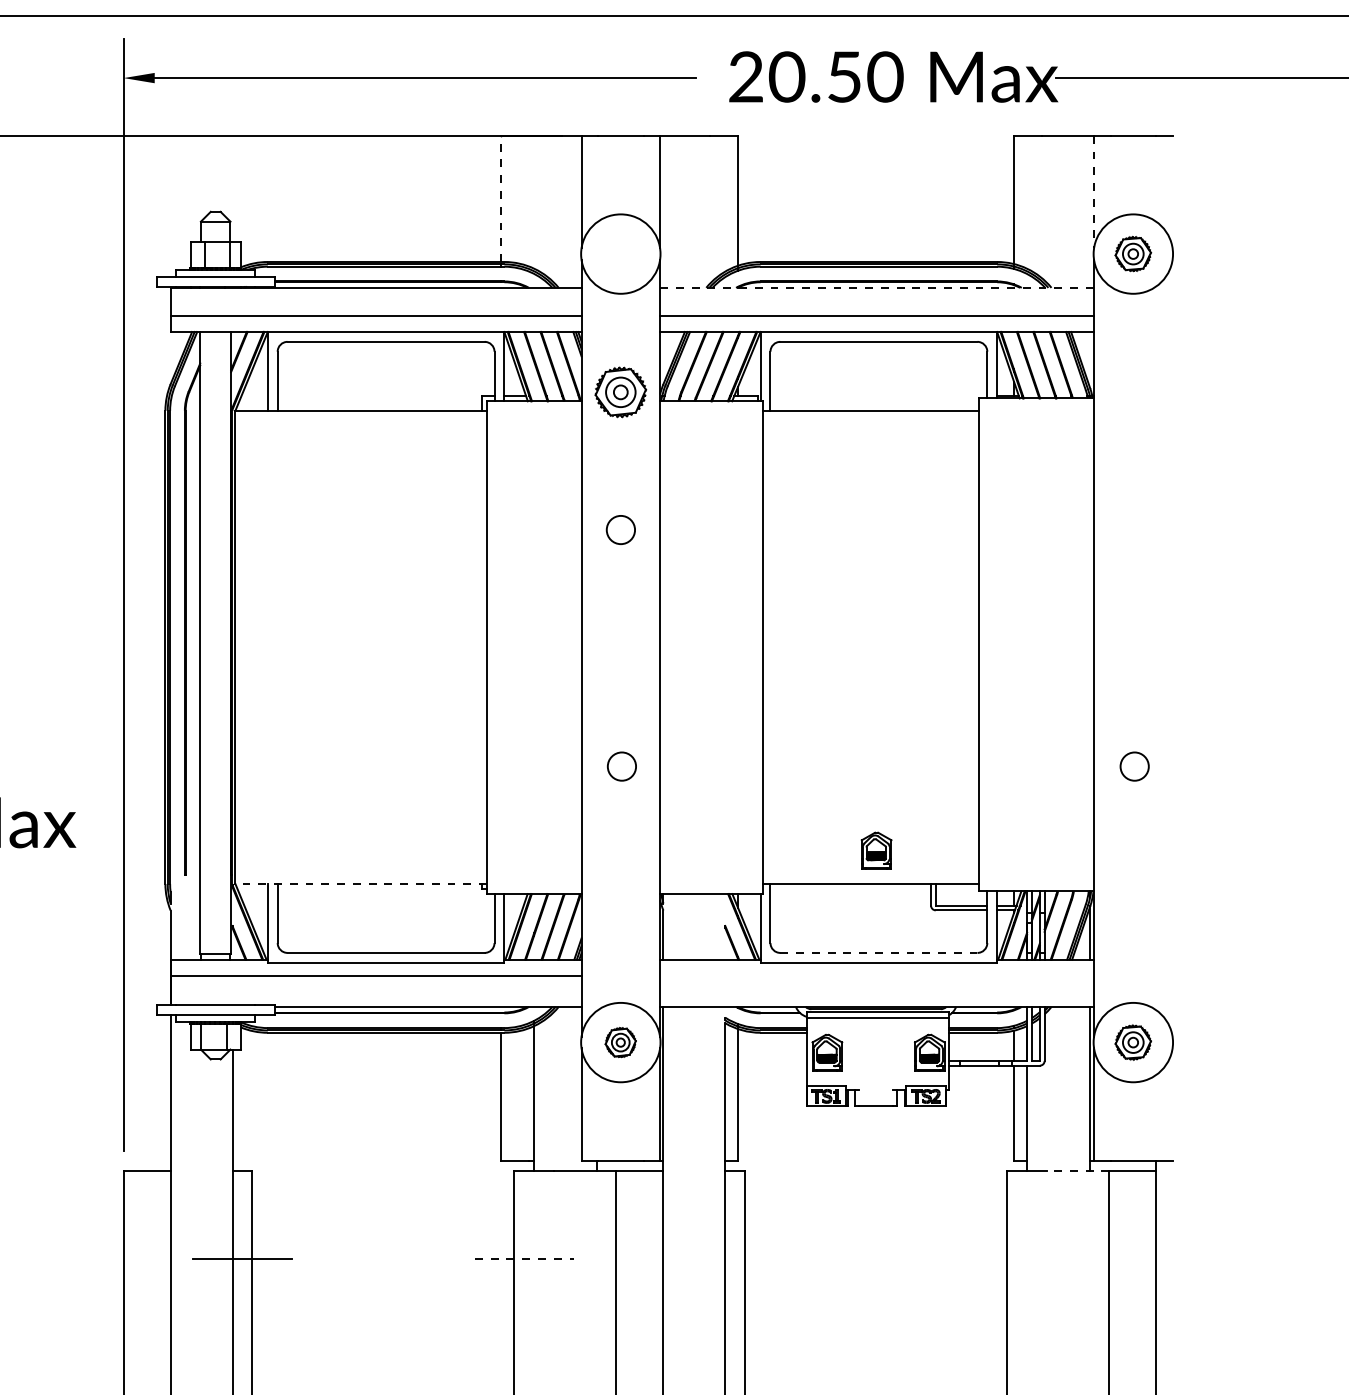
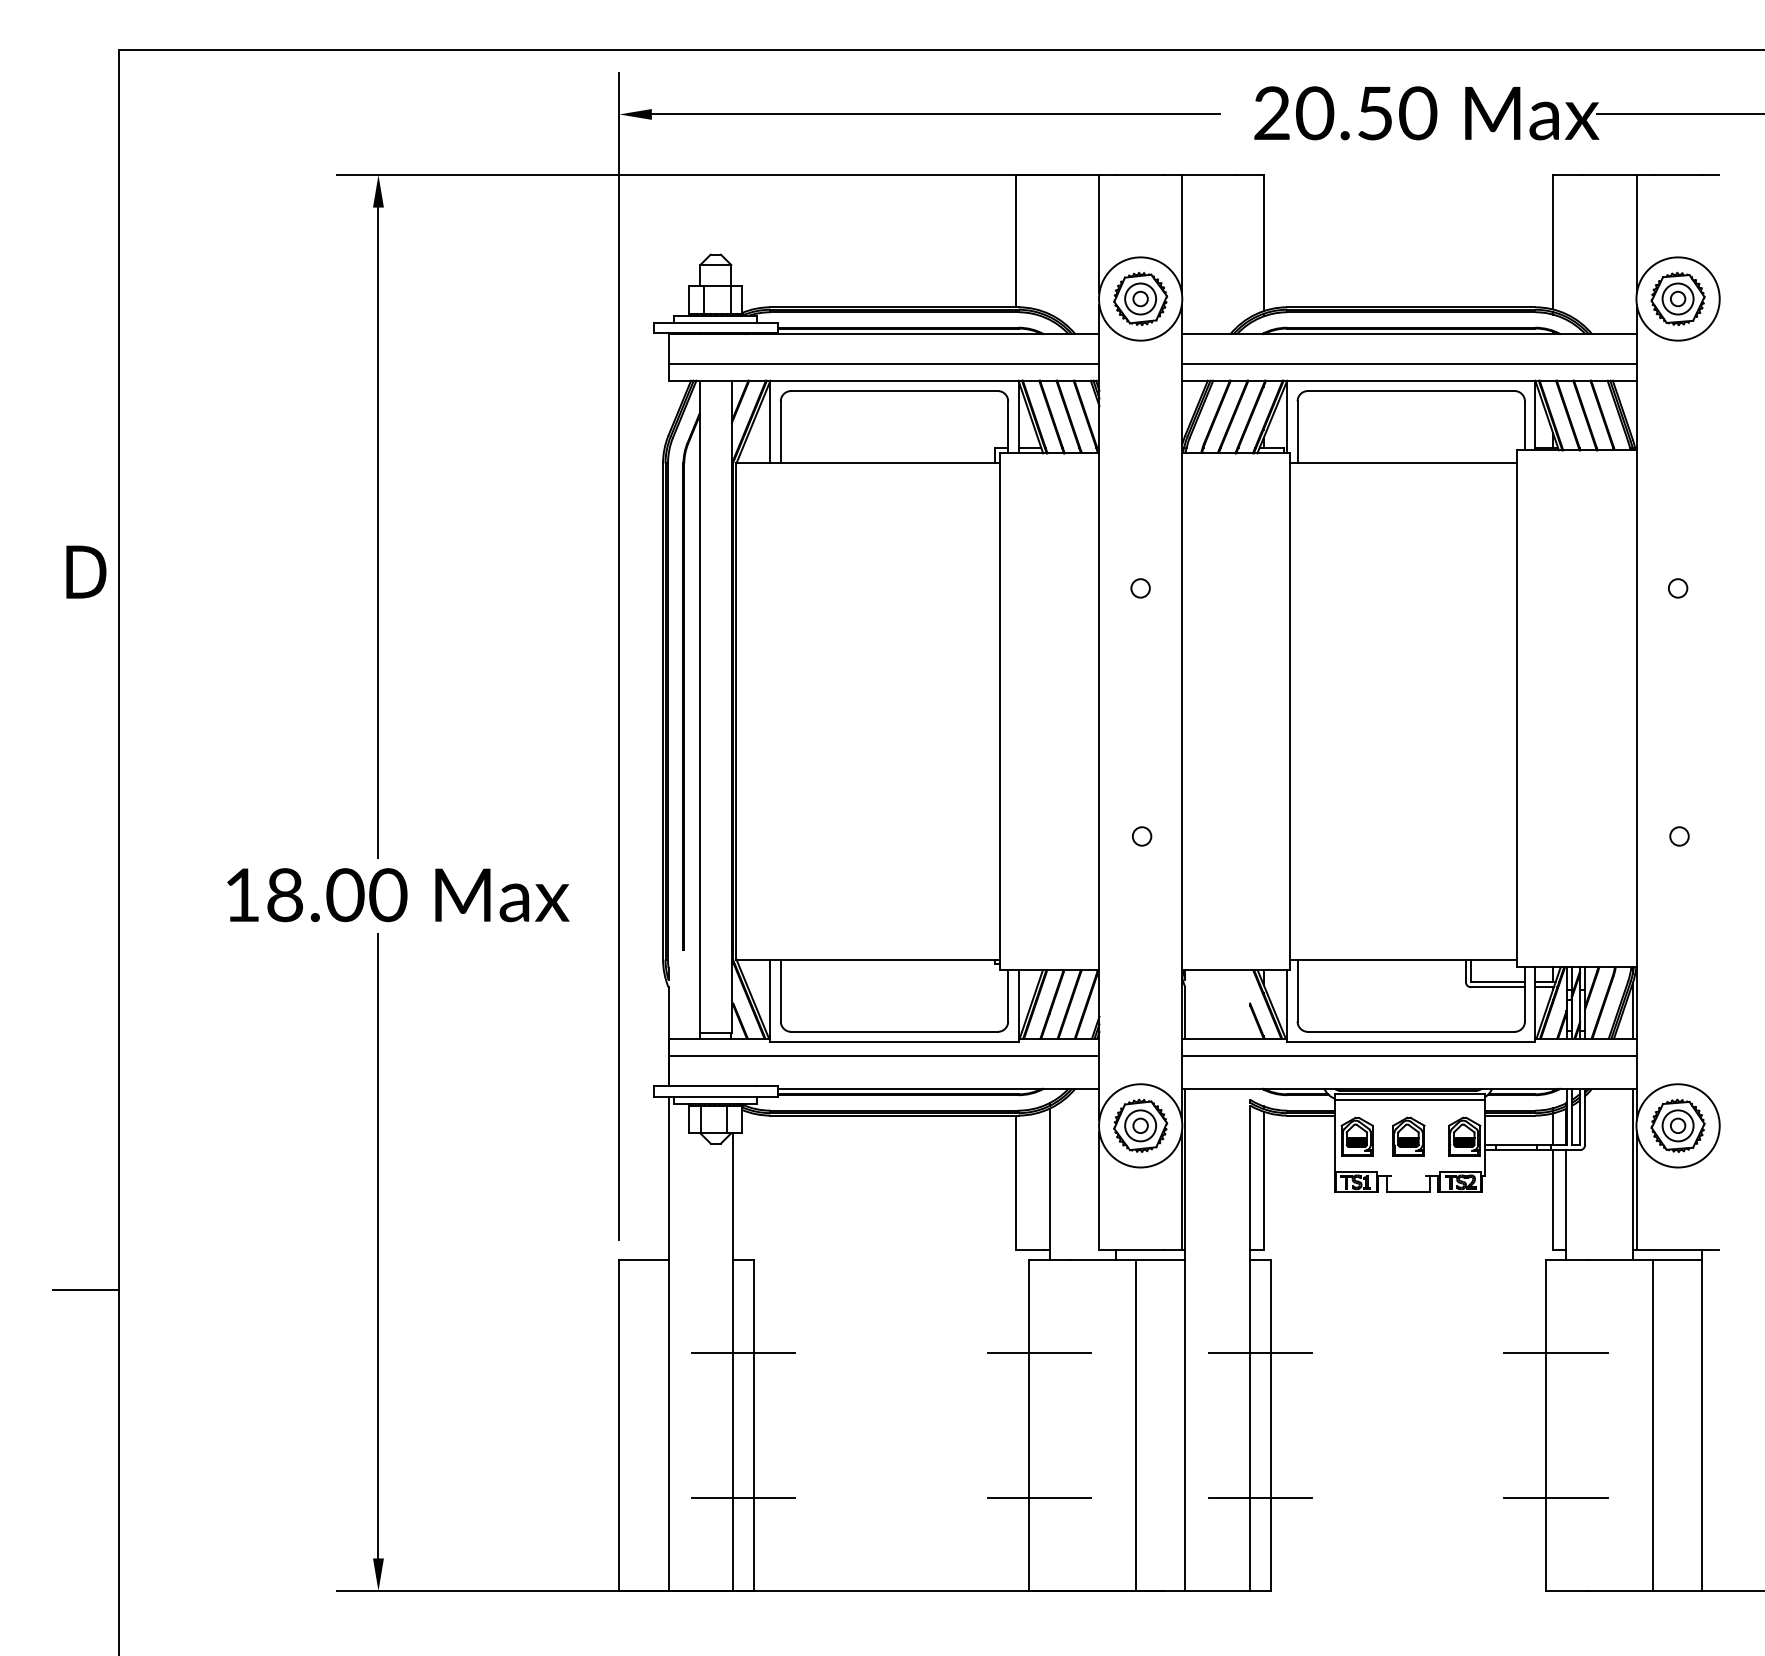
line: (1093, 192) -> (1636, 234), dashed -> solid
line: (501, 198) -> (1015, 240), dashed -> solid
part: (1132, 253) -> (1677, 298), size x1.43
line: (877, 287) -> (1409, 334), dashed -> solid
part: (620, 392) -> (1140, 299), moved
circle: (620, 530) -> (1140, 588), size x0.62
circle: (1133, 530) -> (1678, 588), added
circle: (622, 766) -> (1142, 836), size x0.62
circle: (1134, 766) -> (1679, 836), size x0.62
part: (876, 850) -> (1408, 1136), moved
line: (361, 883) -> (868, 959), dashed -> solid
line: (879, 952) -> (1411, 1031), dashed -> solid
line: (876, 976) -> (1408, 1056), added
part: (620, 1042) -> (1140, 1125), size x1.67
part: (1132, 1042) -> (1677, 1125), size x1.43
line: (1078, 1170) -> (1620, 1260), dashed -> solid
line: (524, 1259) -> (1039, 1353), dashed -> solid
line: (735, 1259) -> (1260, 1353), added
line: (1016, 1259) -> (1555, 1353), added

